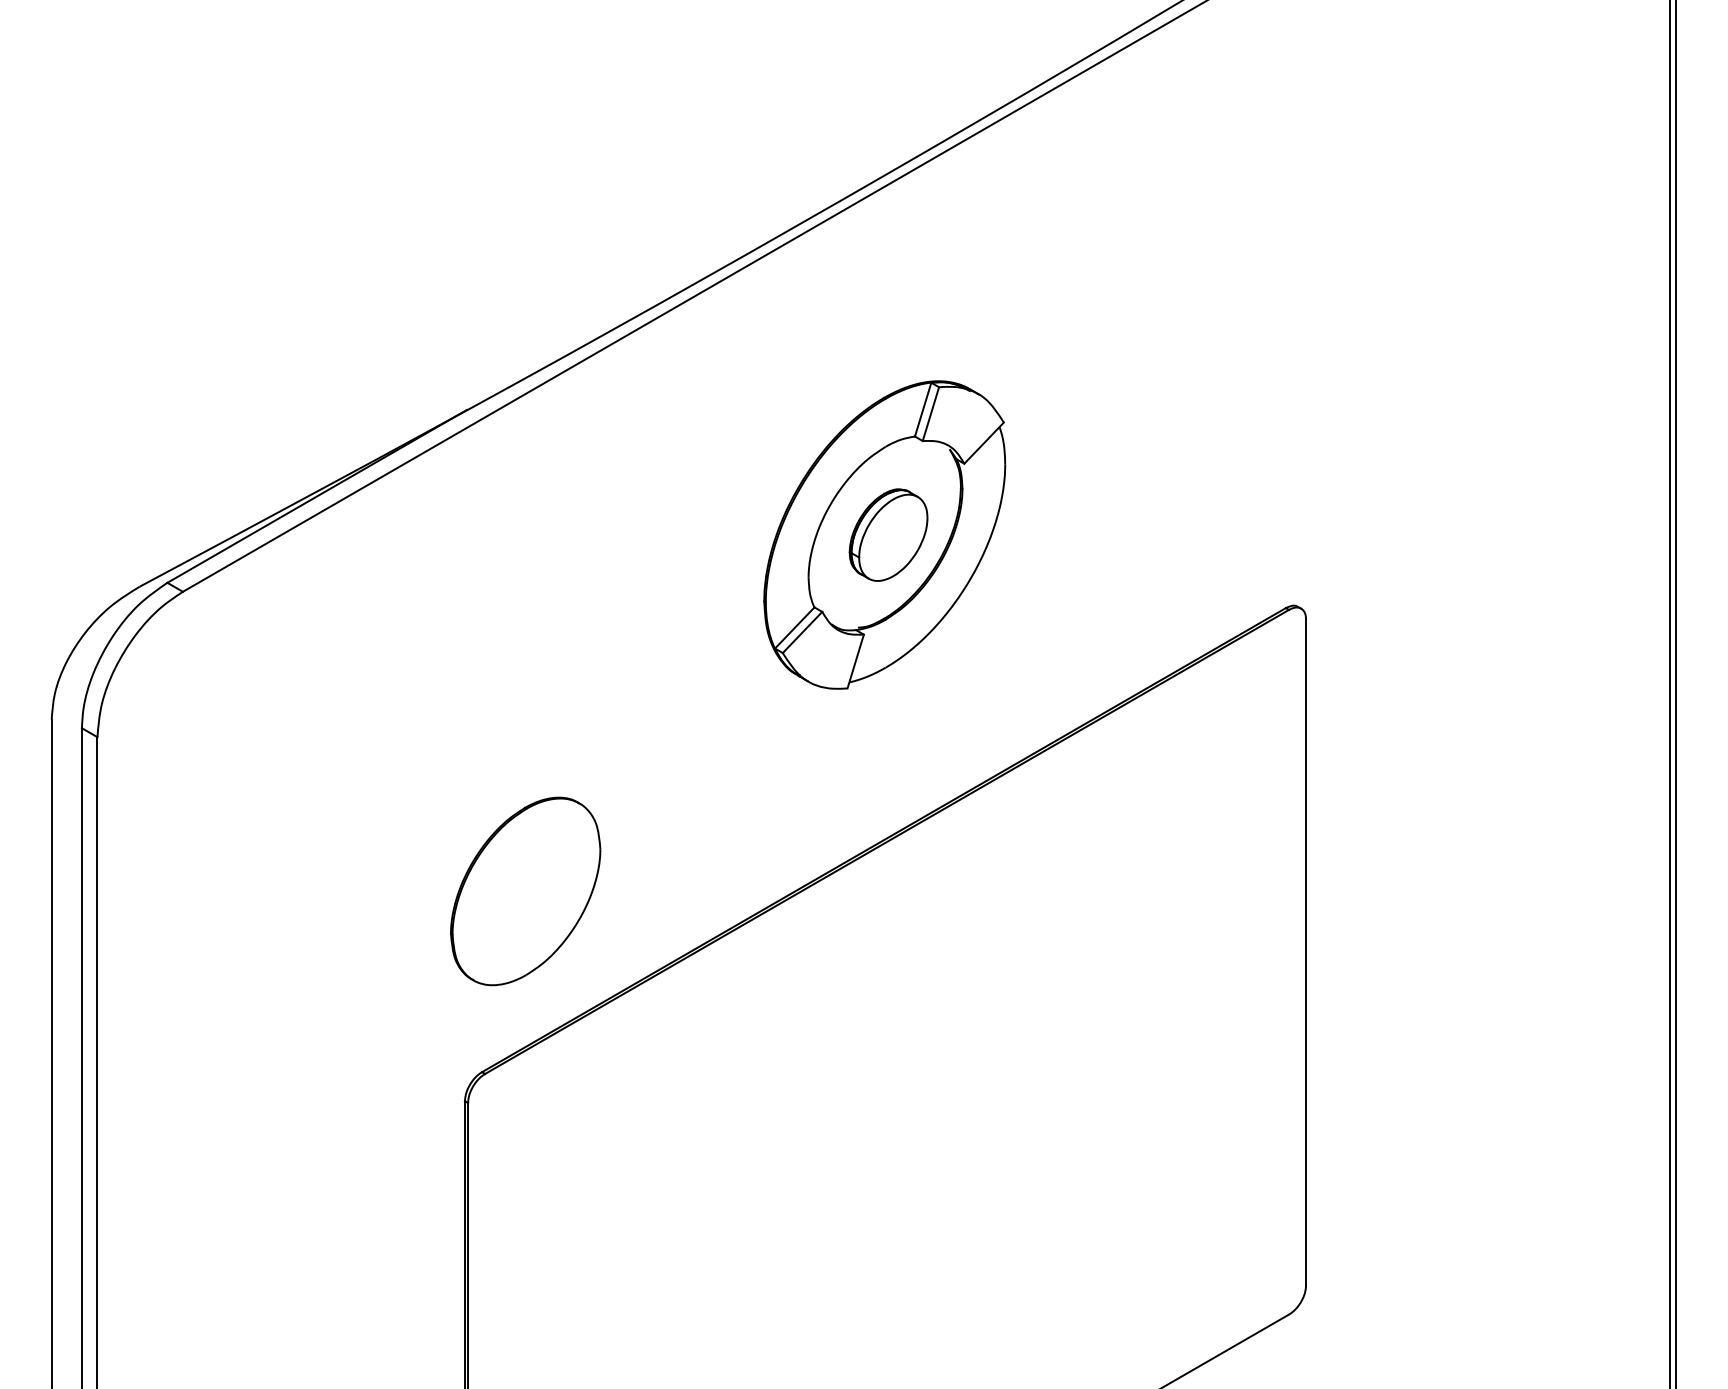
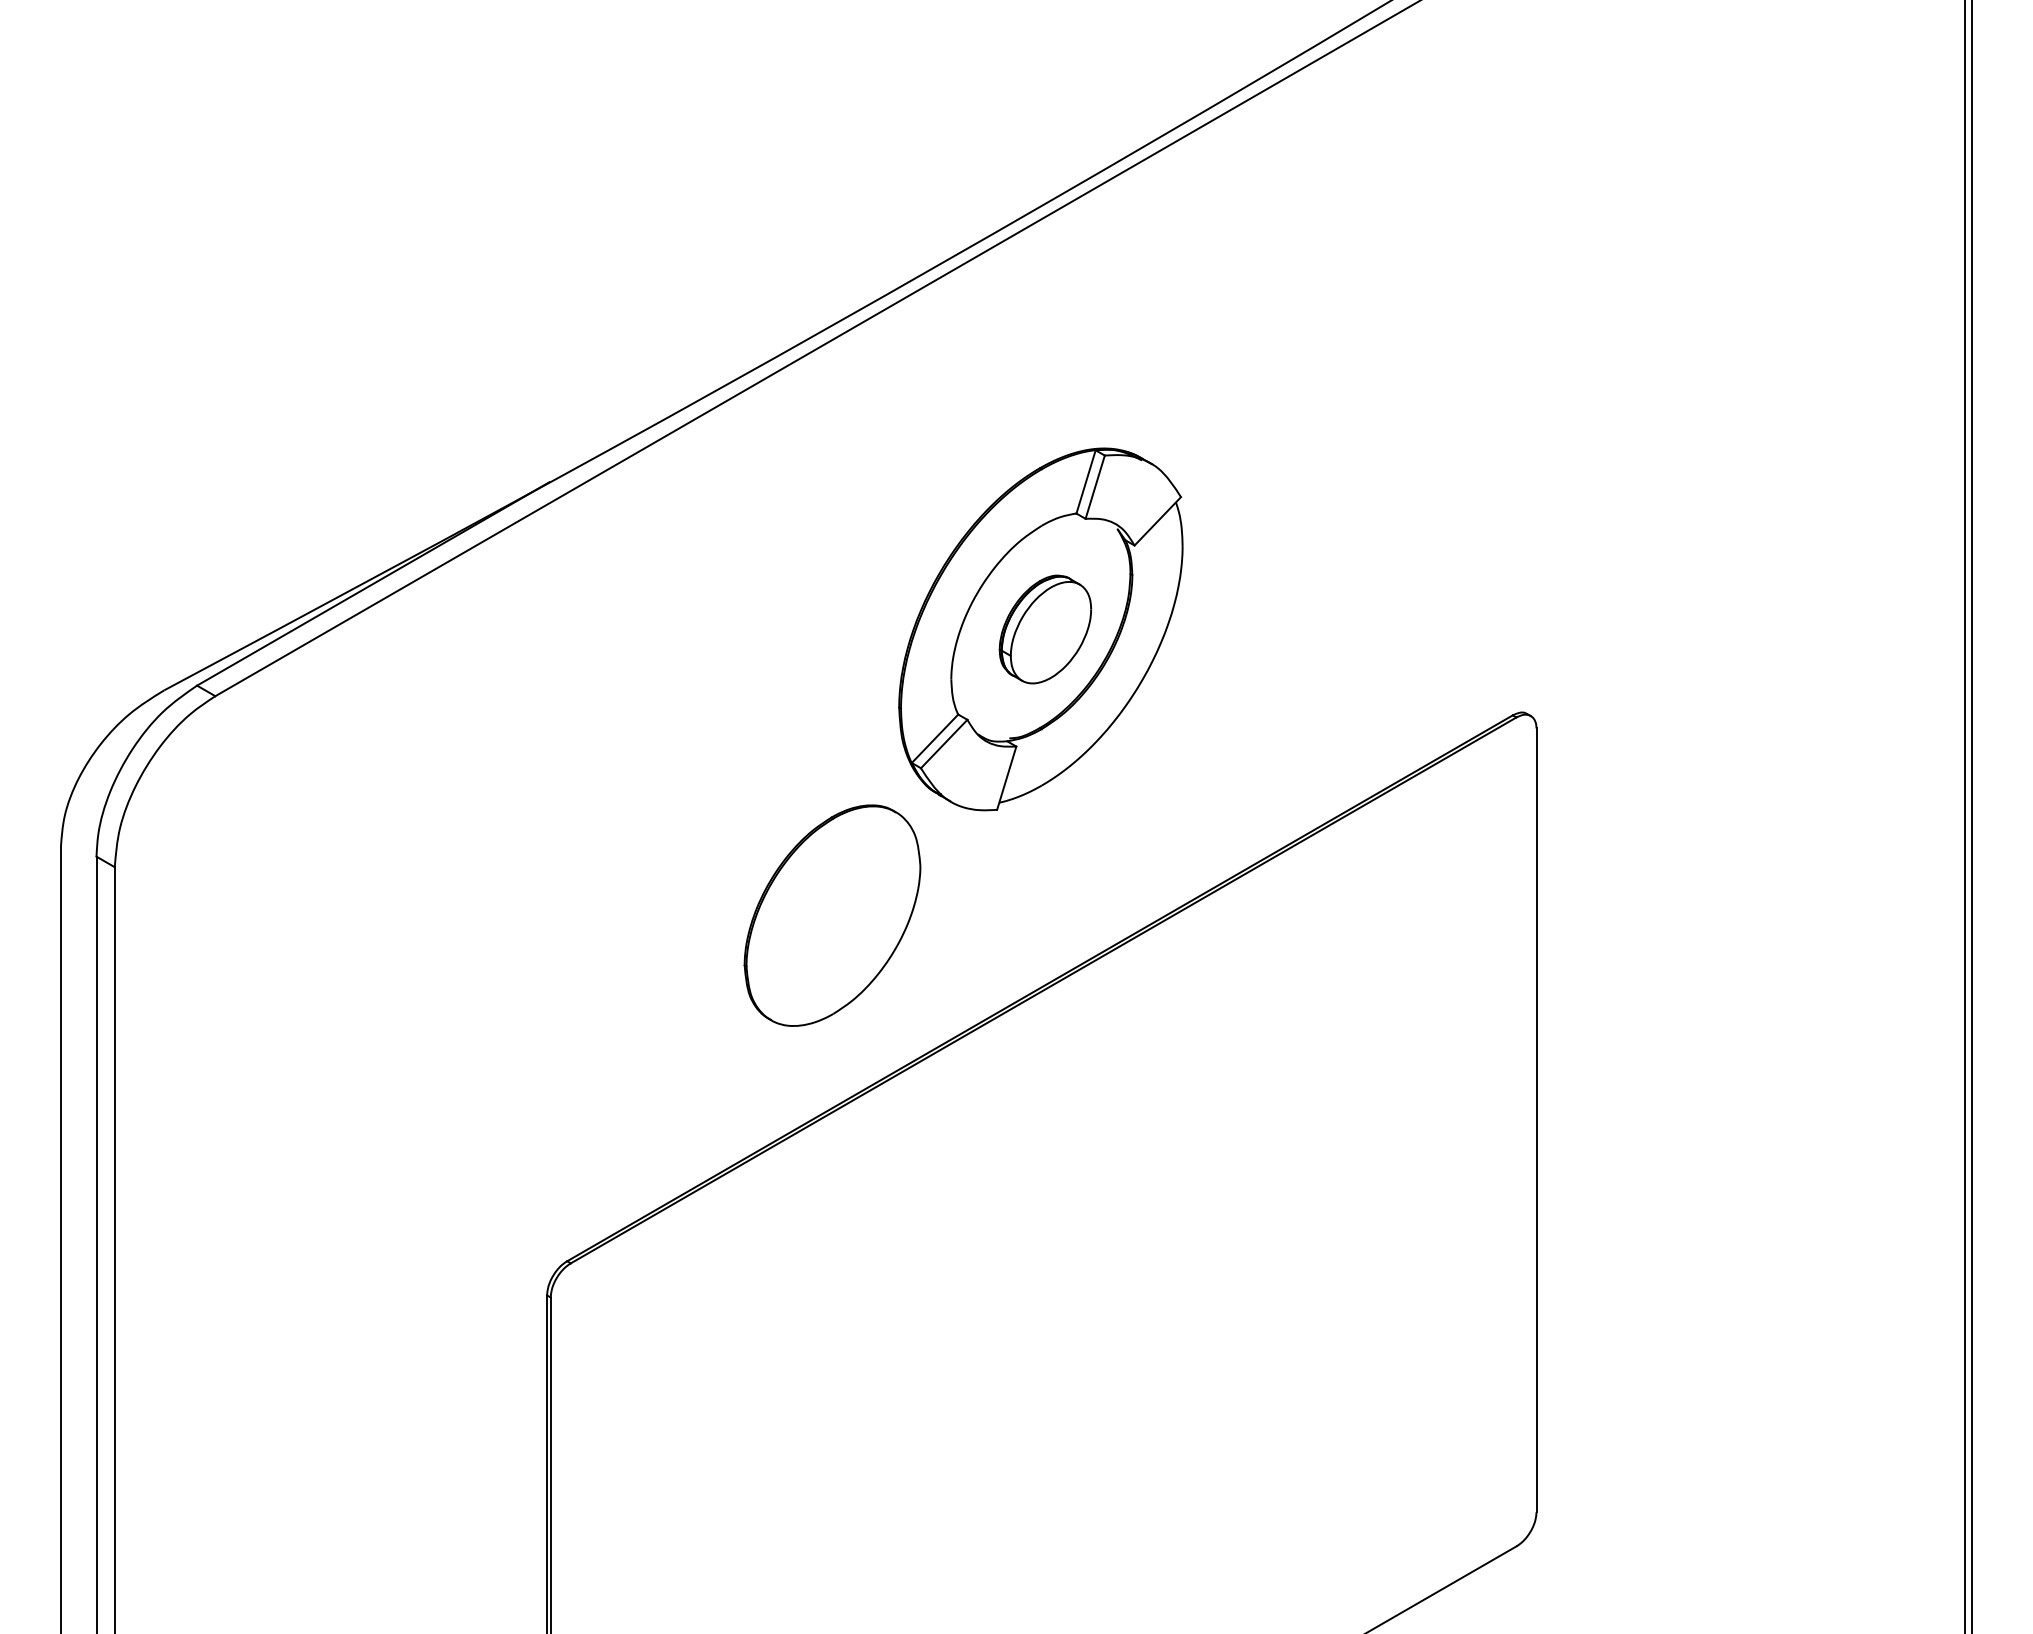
part: (525, 891) -> (832, 915), moved

